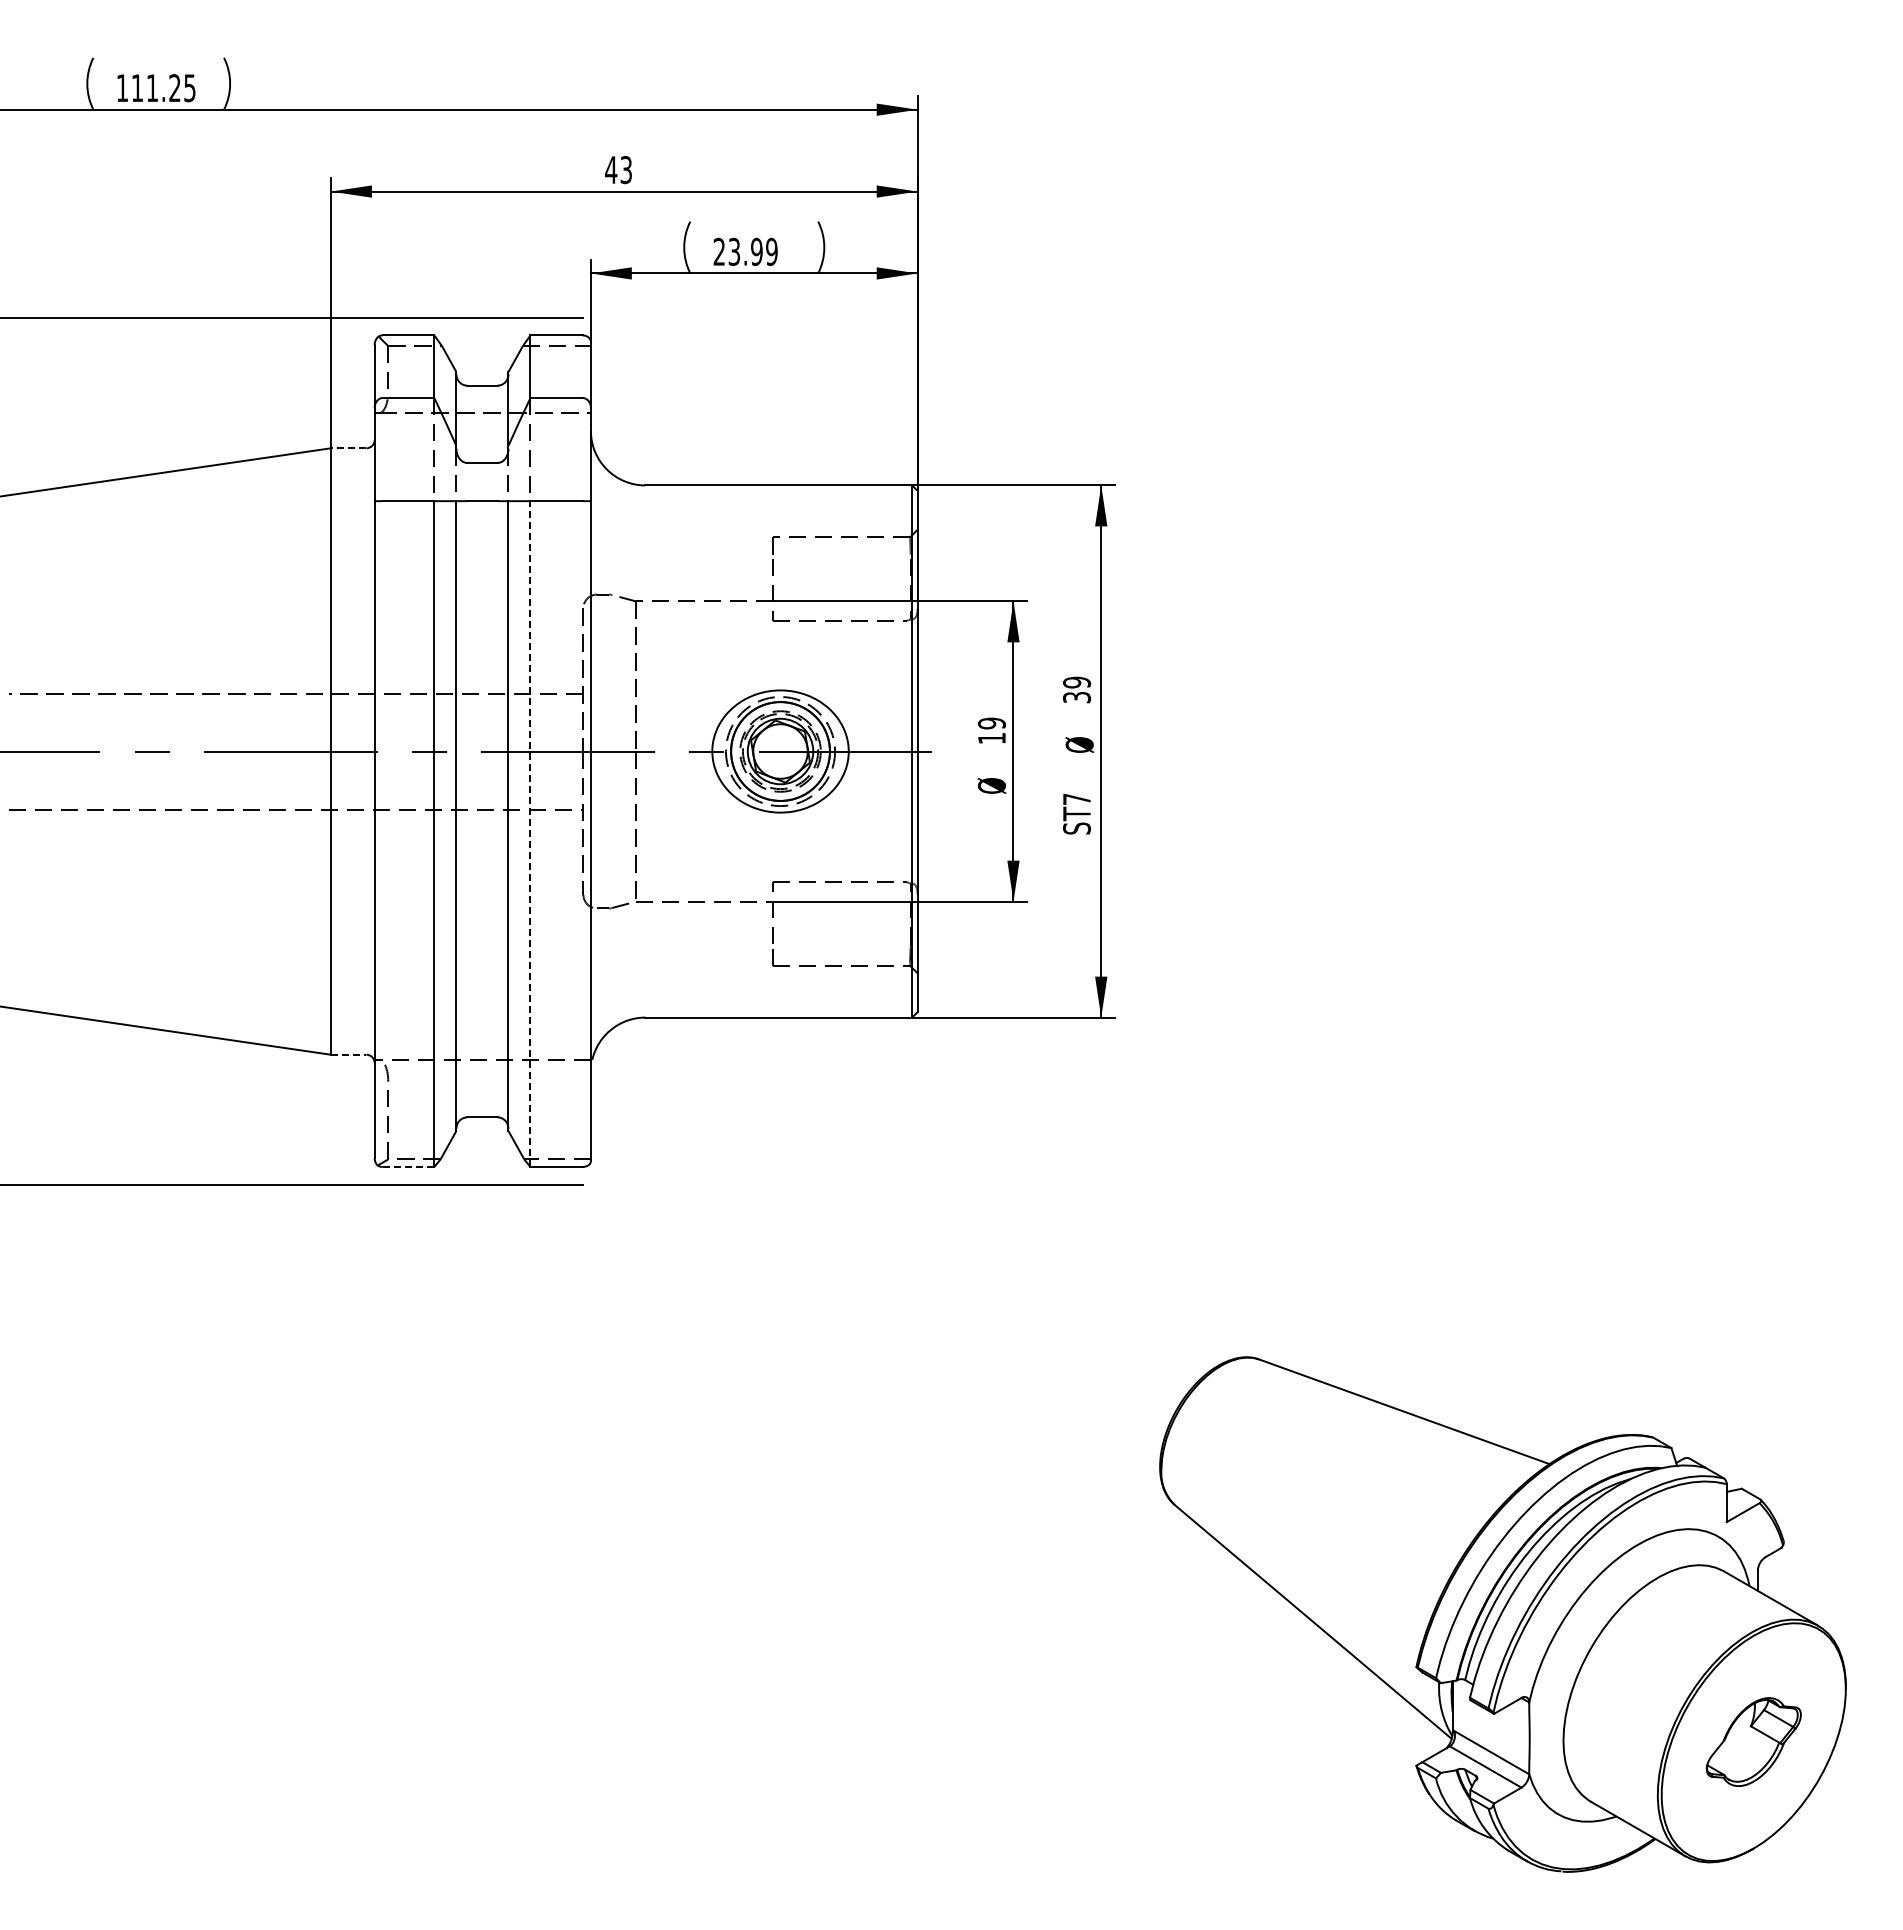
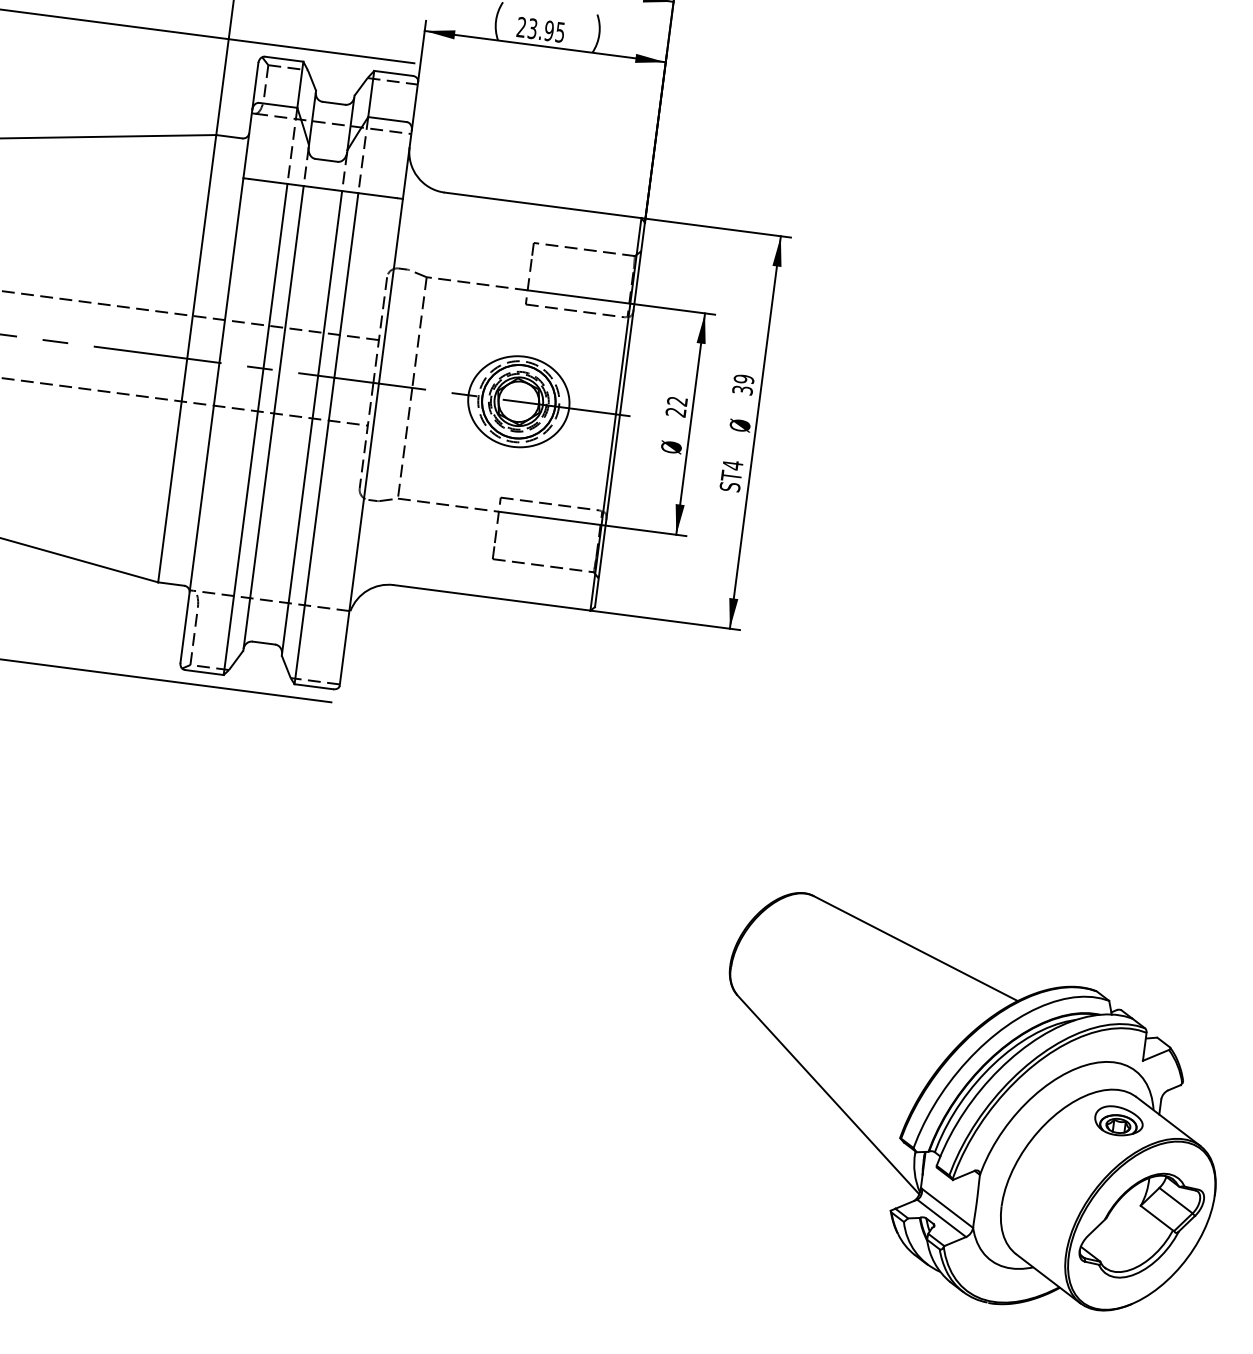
text: (771, 251) -> (560, 32), 23.99 -> 23.95
line: (348, 448) -> (229, 136), dashed -> solid
text: (991, 730) -> (676, 406), 19 -> 22
text: (1076, 799) -> (732, 465), ST7 -> ST4
line: (530, 834) -> (326, 439), dashed -> solid
line: (348, 1054) -> (171, 583), dashed -> solid
line: (408, 1166) -> (204, 672), dashed -> solid
part: (1705, 1606) -> (1119, 1121), added
part: (1753, 1741) -> (1141, 1225), size x1.67

